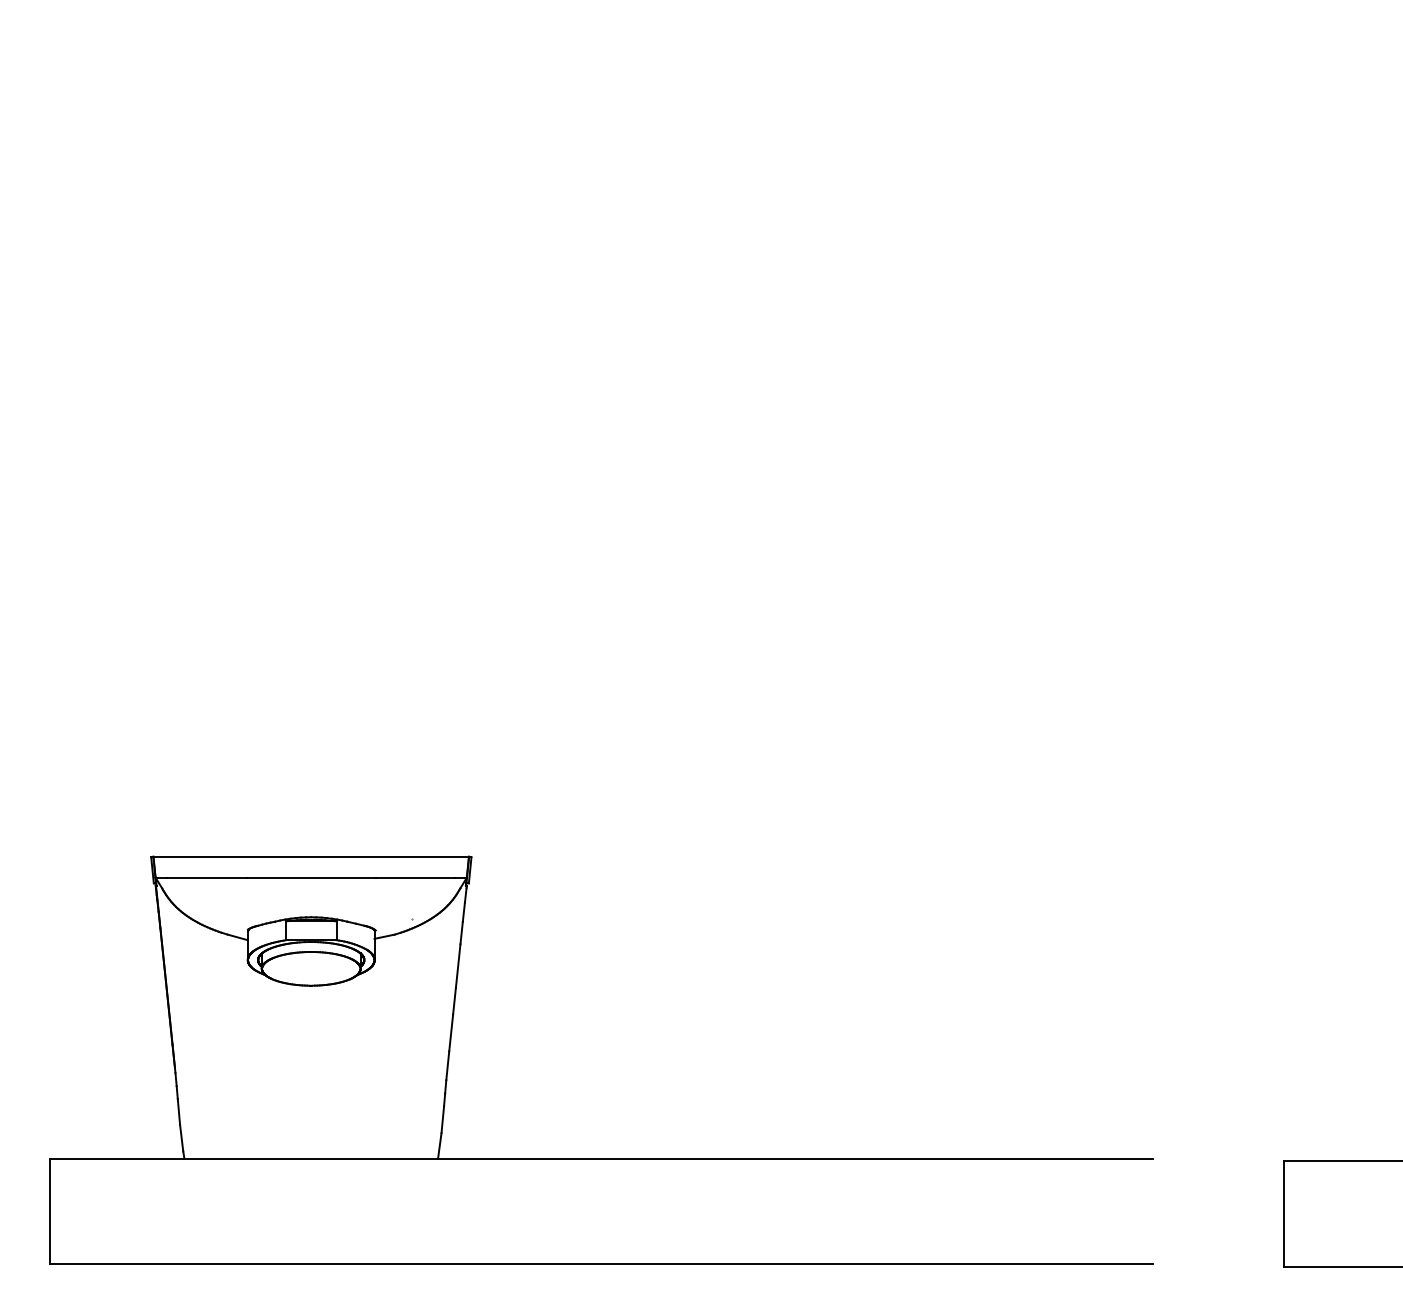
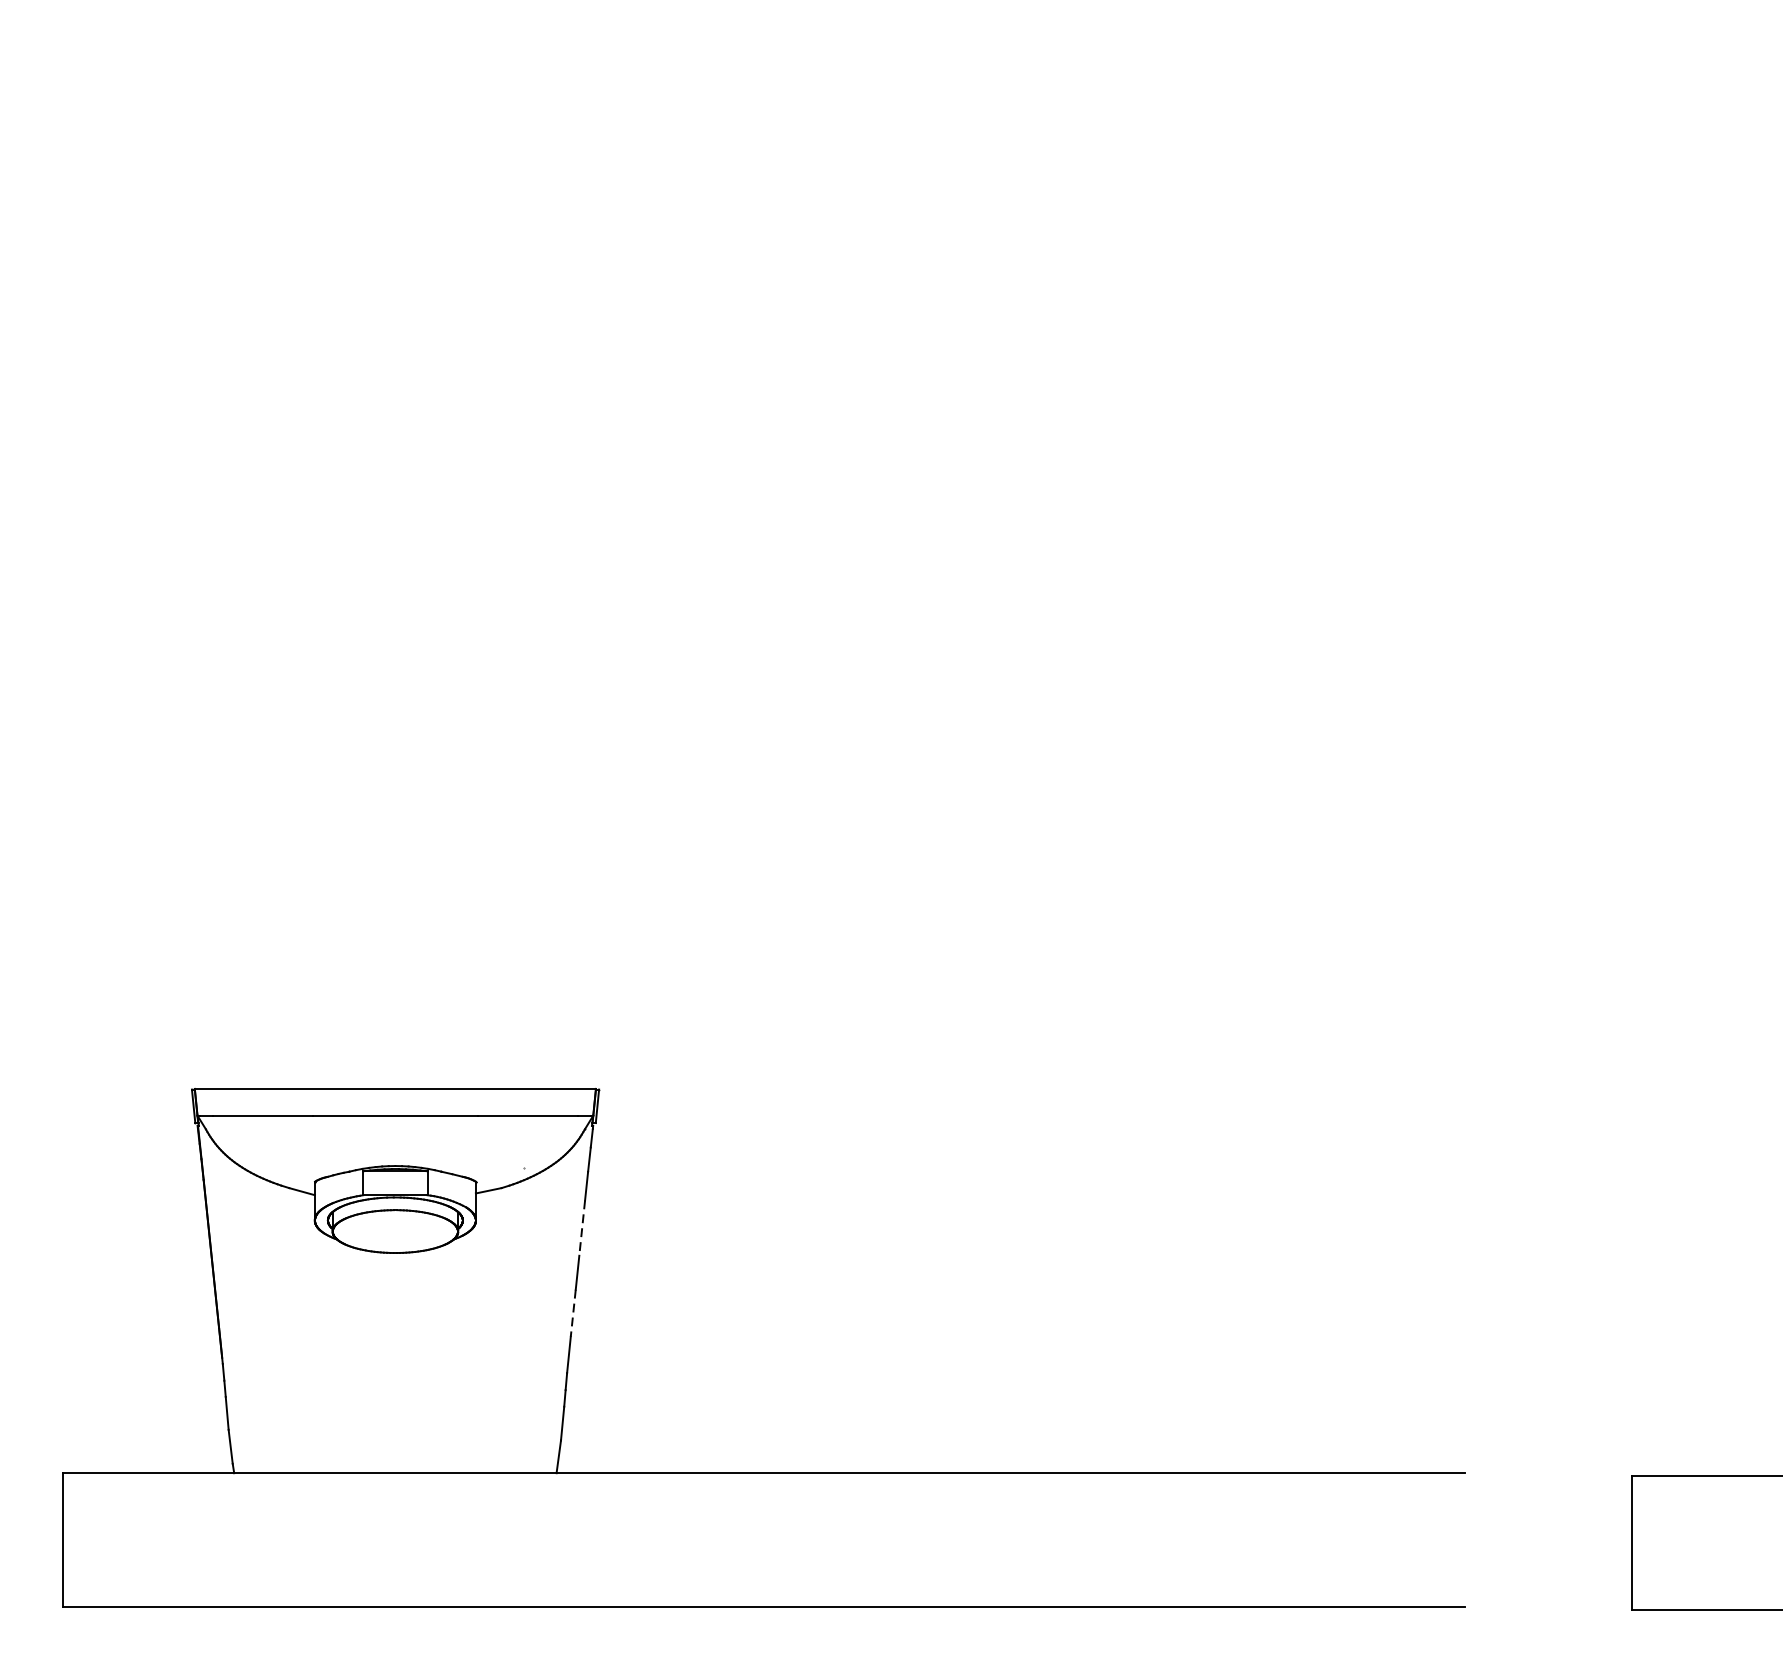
line: (458, 966) -> (582, 1228), solid -> dashed
line: (451, 1033) -> (573, 1313), solid -> dashed

